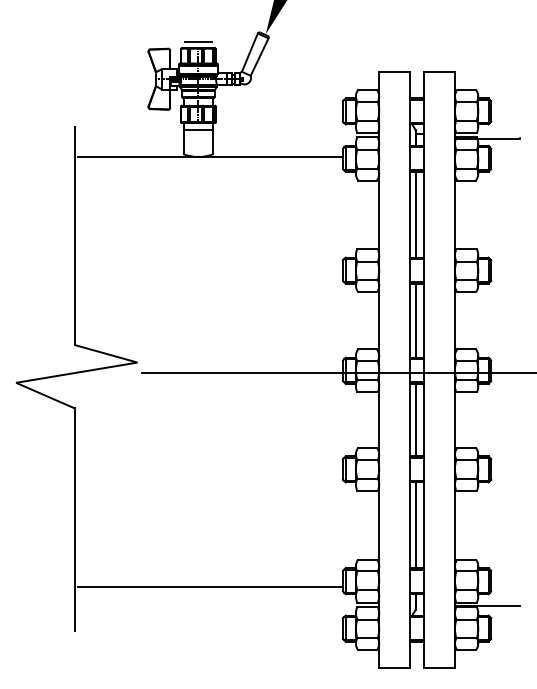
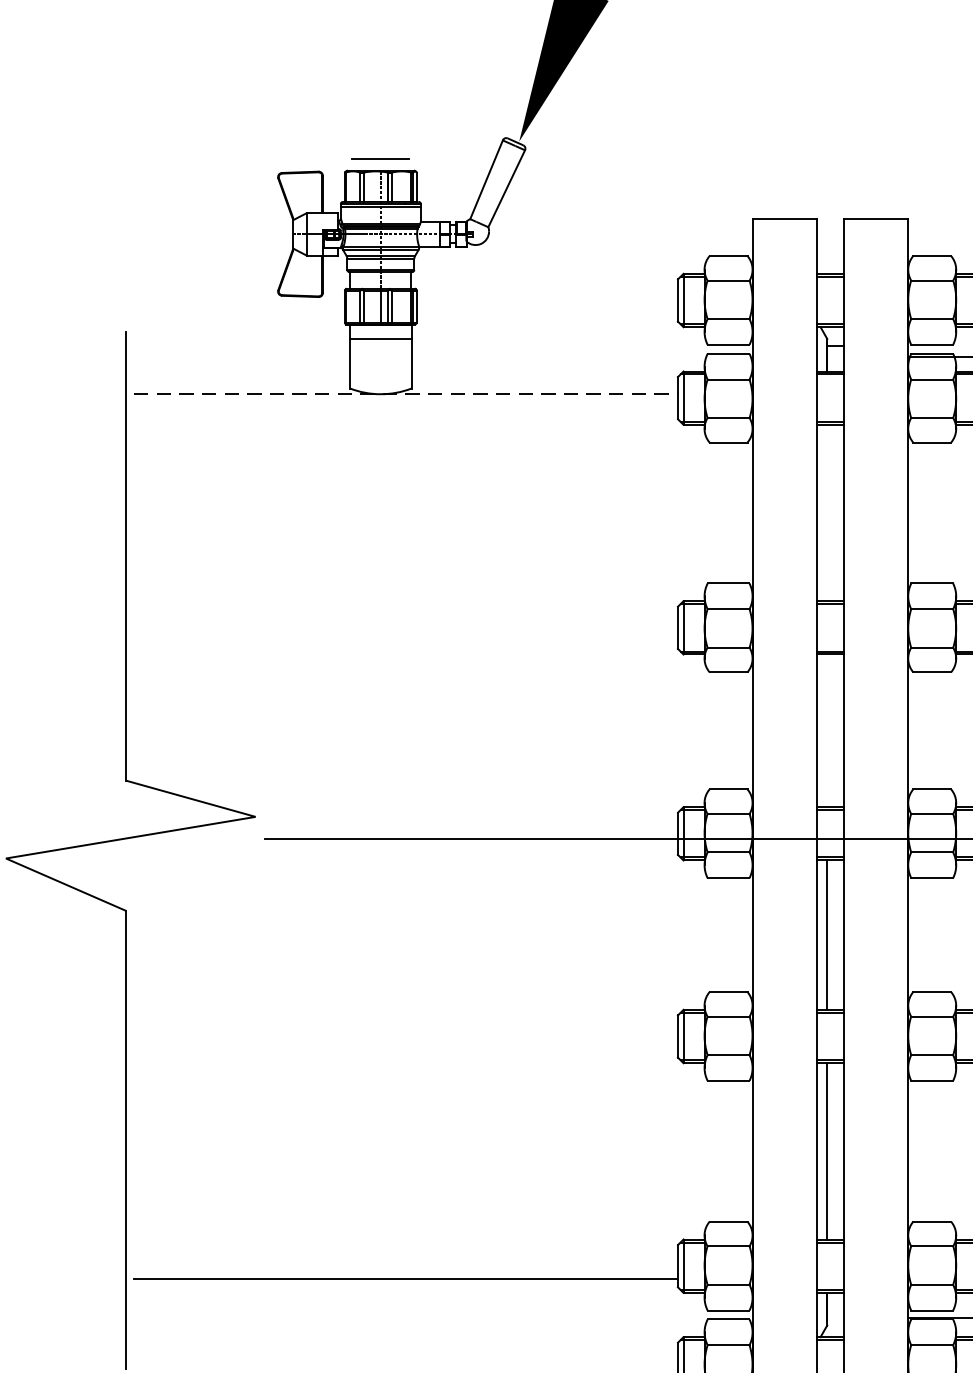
line: (211, 157) -> (407, 395), solid -> dashed
line: (415, 214) -> (827, 512), removed
line: (415, 320) -> (827, 730), removed

